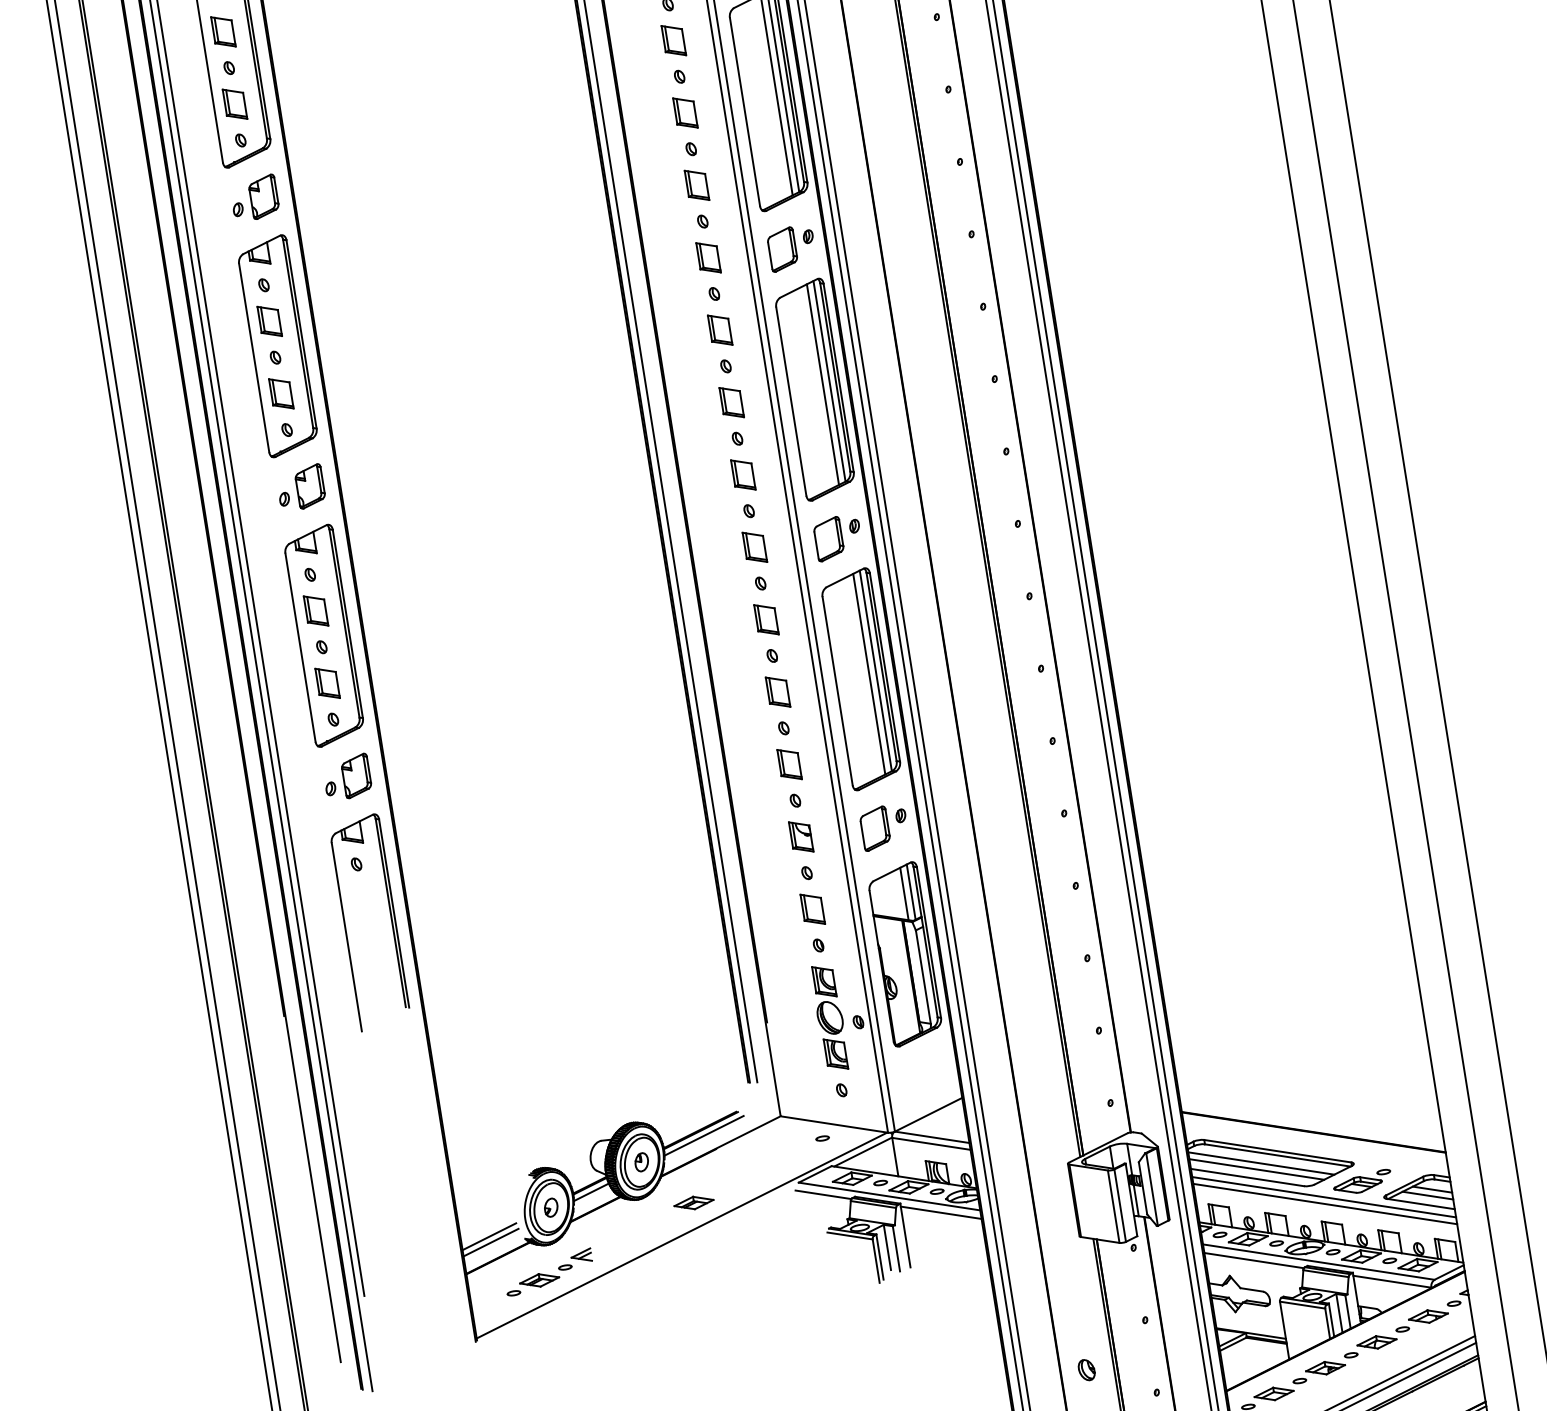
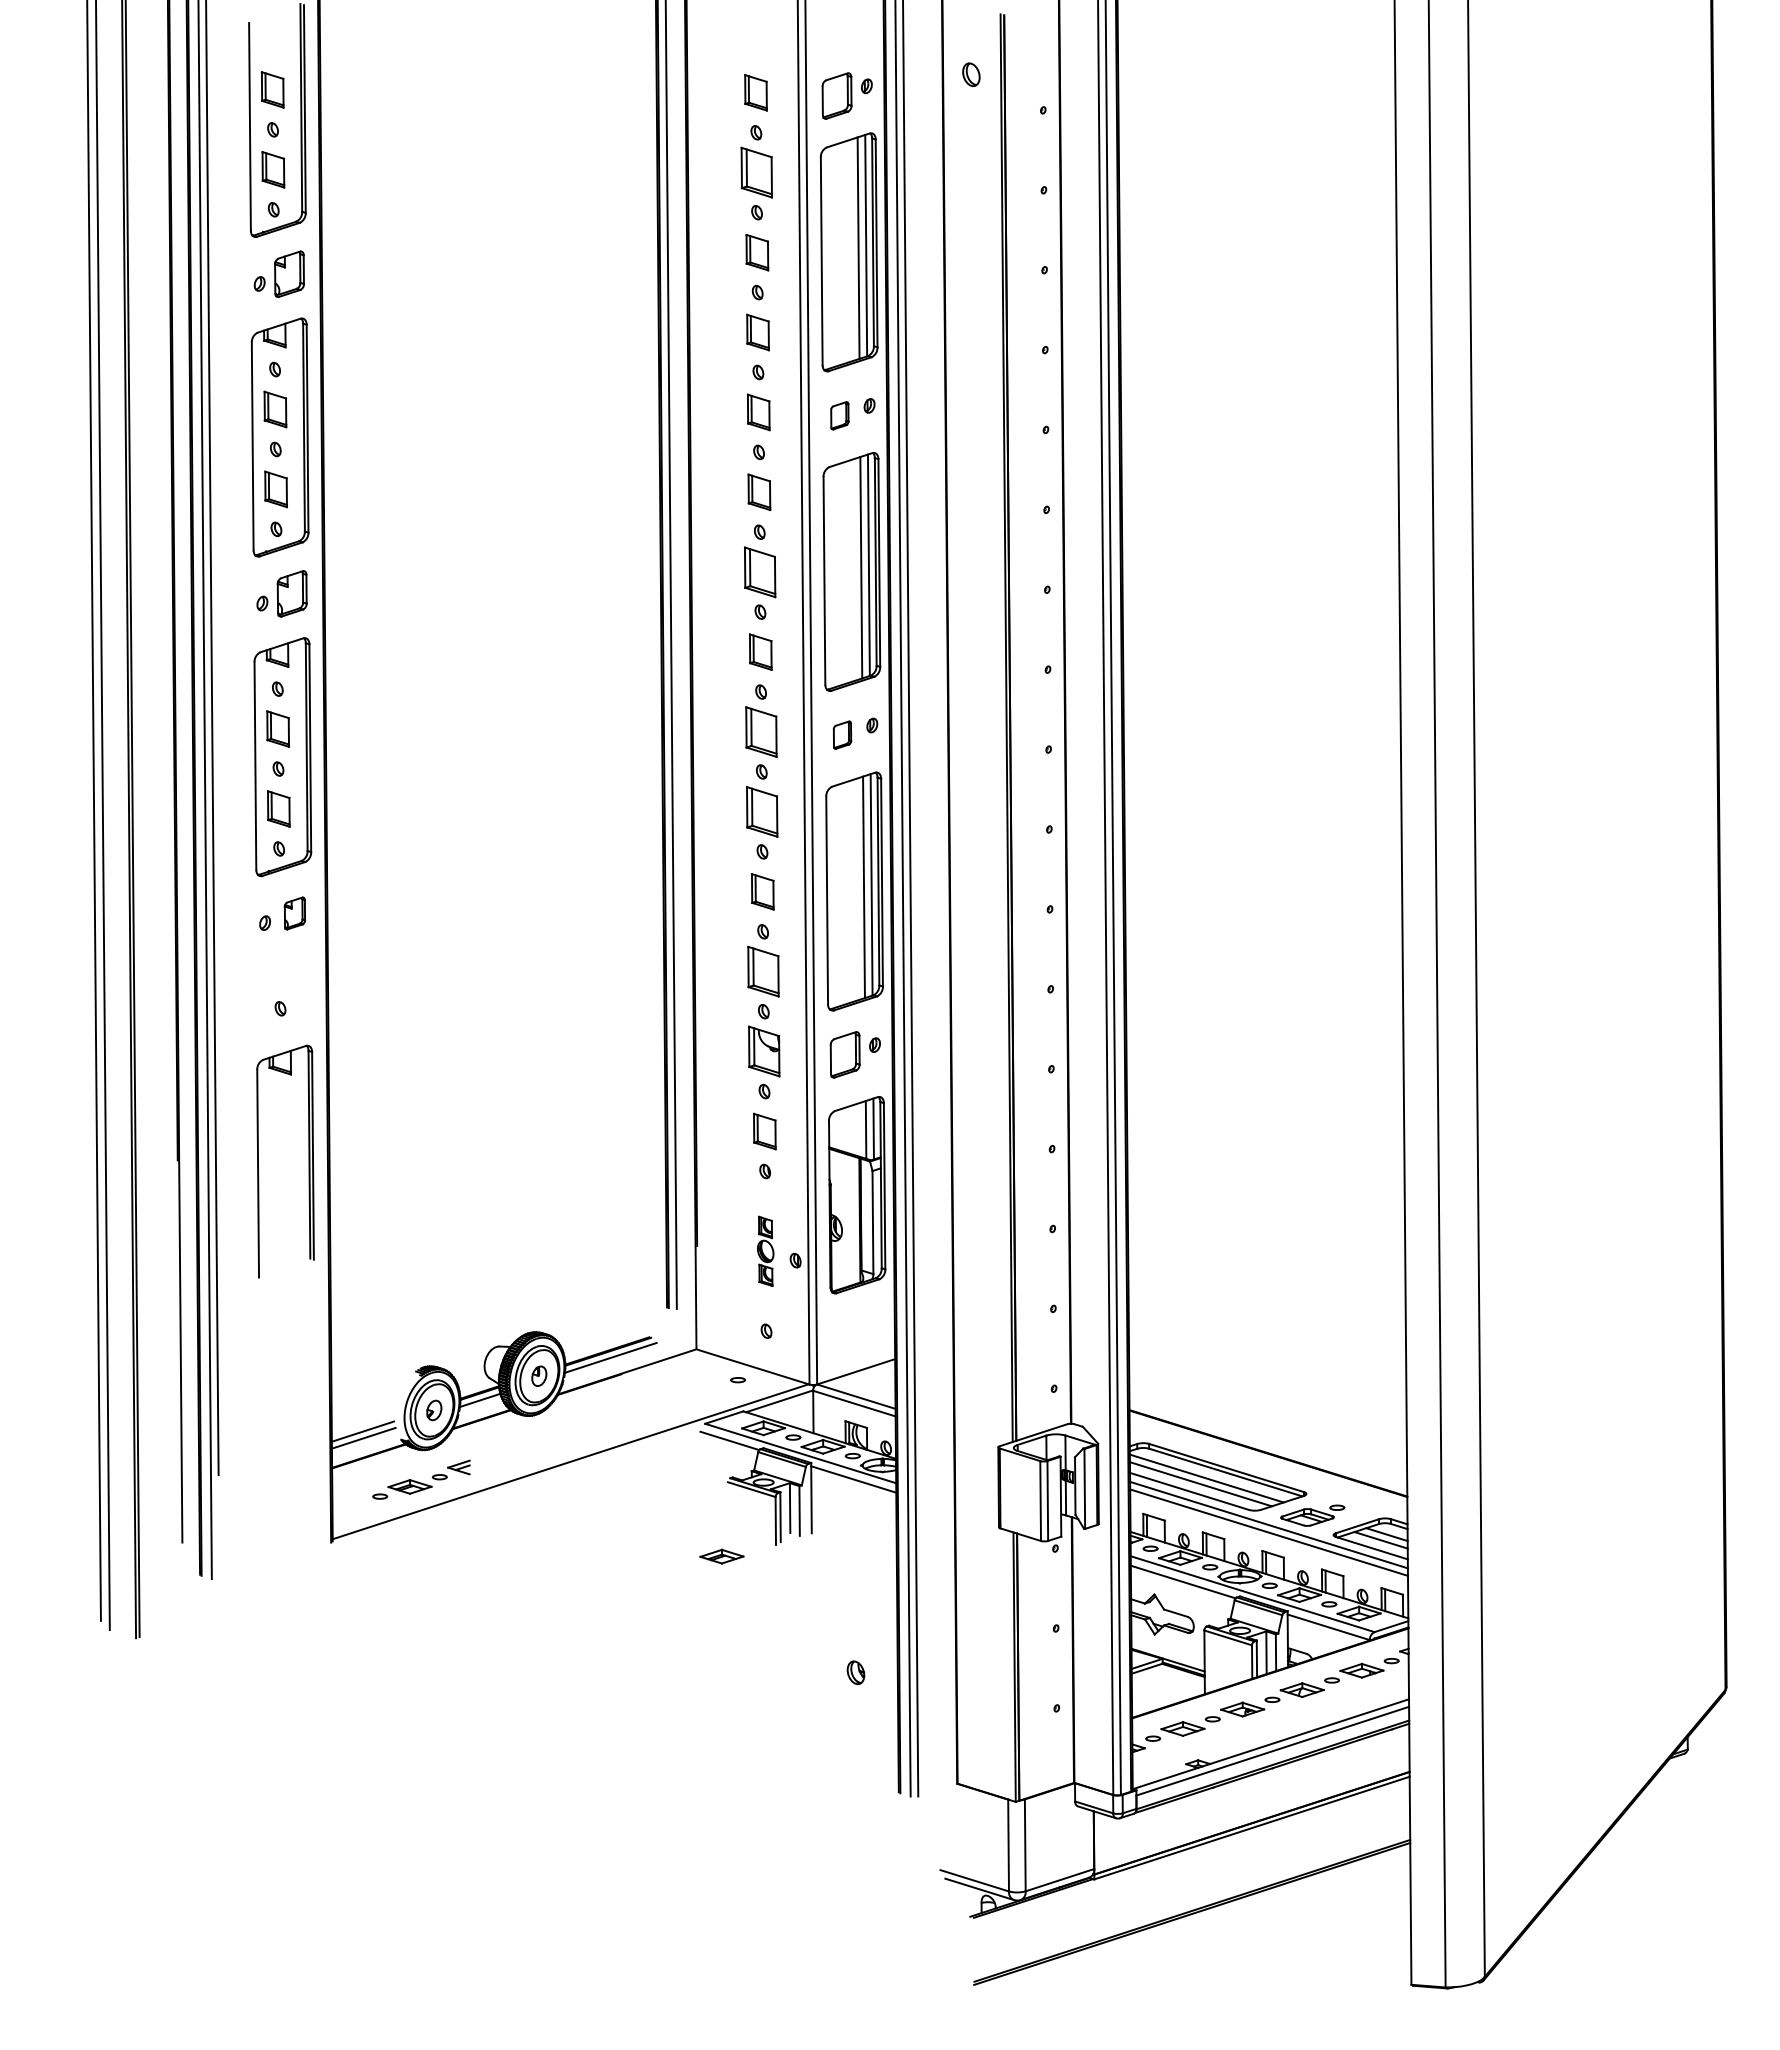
part: (673, 40) -> (756, 172), size x1.4
part: (782, 249) -> (839, 415), size x0.6
part: (731, 402) -> (759, 571), size x1.4
part: (828, 538) -> (842, 734), size x0.6
part: (754, 546) -> (761, 731), size x1.4
part: (765, 619) -> (761, 811), size x1.4
part: (789, 764) -> (763, 971), size x1.4
part: (356, 776) -> (294, 913), size x0.7
part: (800, 836) -> (763, 1051), size x1.4
part: (390, 919) -> (308, 1161), moved
part: (829, 1018) -> (765, 1251), size x0.6
part: (693, 1202) -> (721, 1556), moved
part: (1086, 1369) -> (855, 1672), moved

